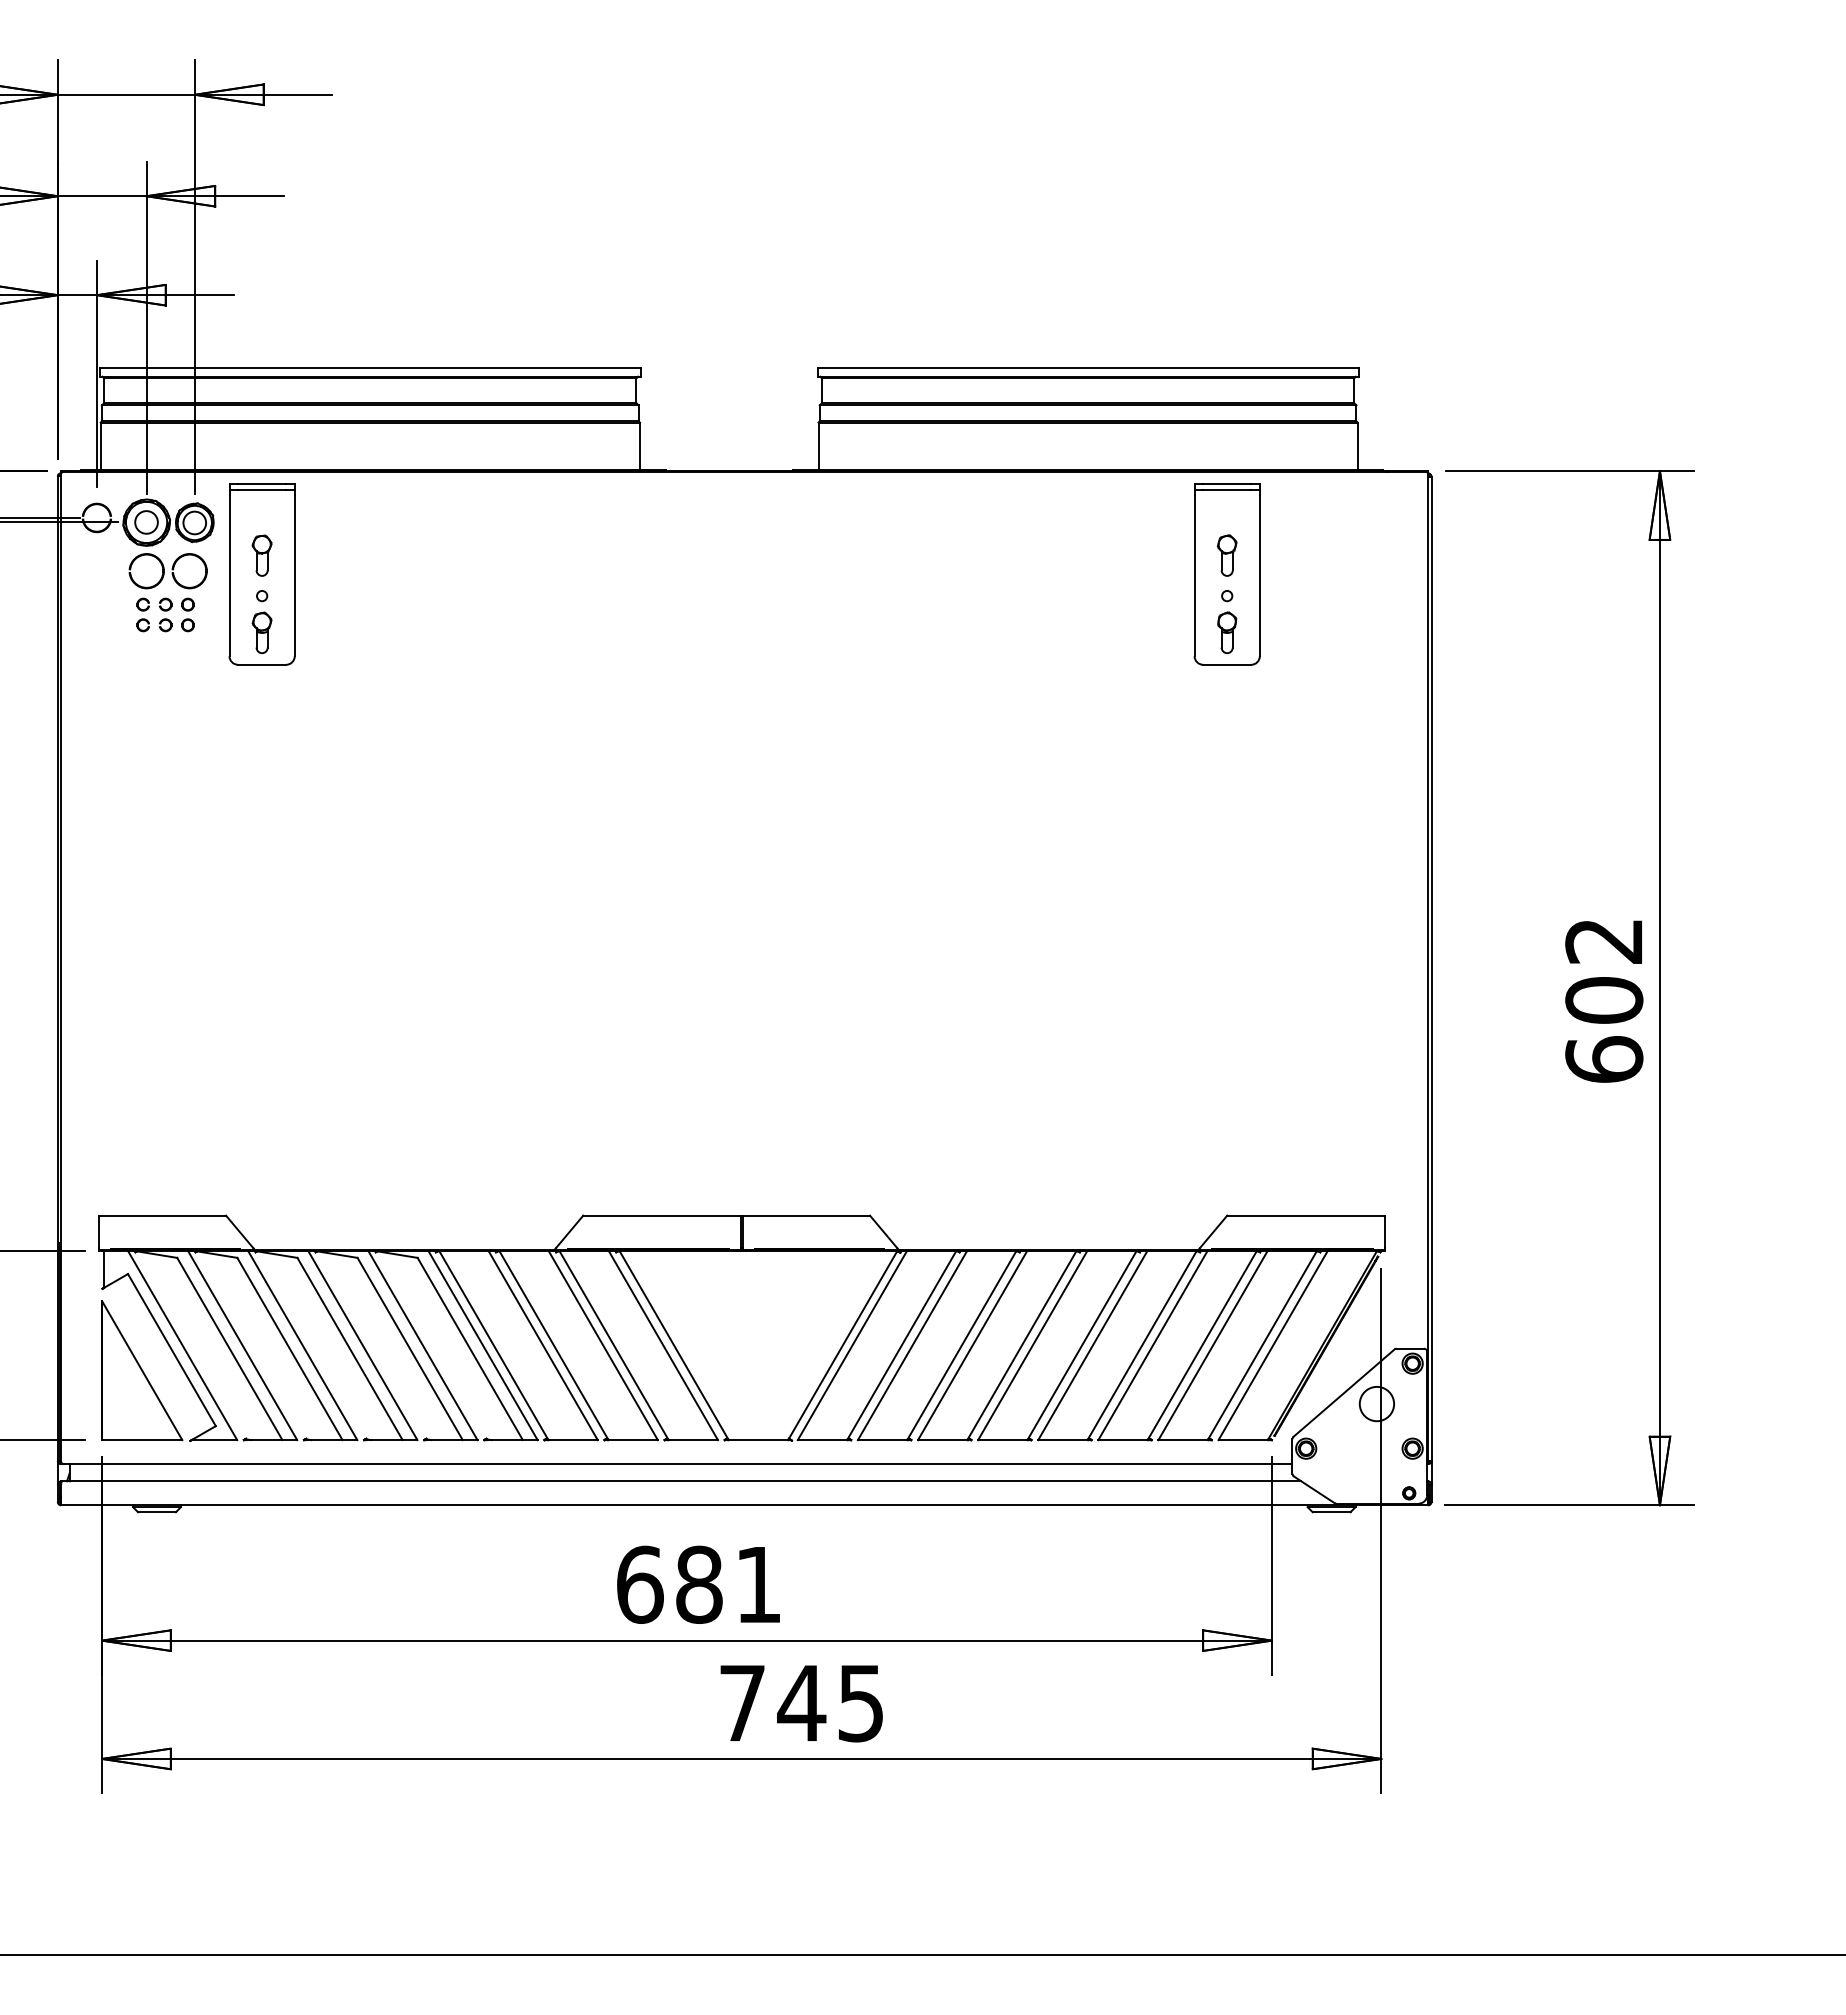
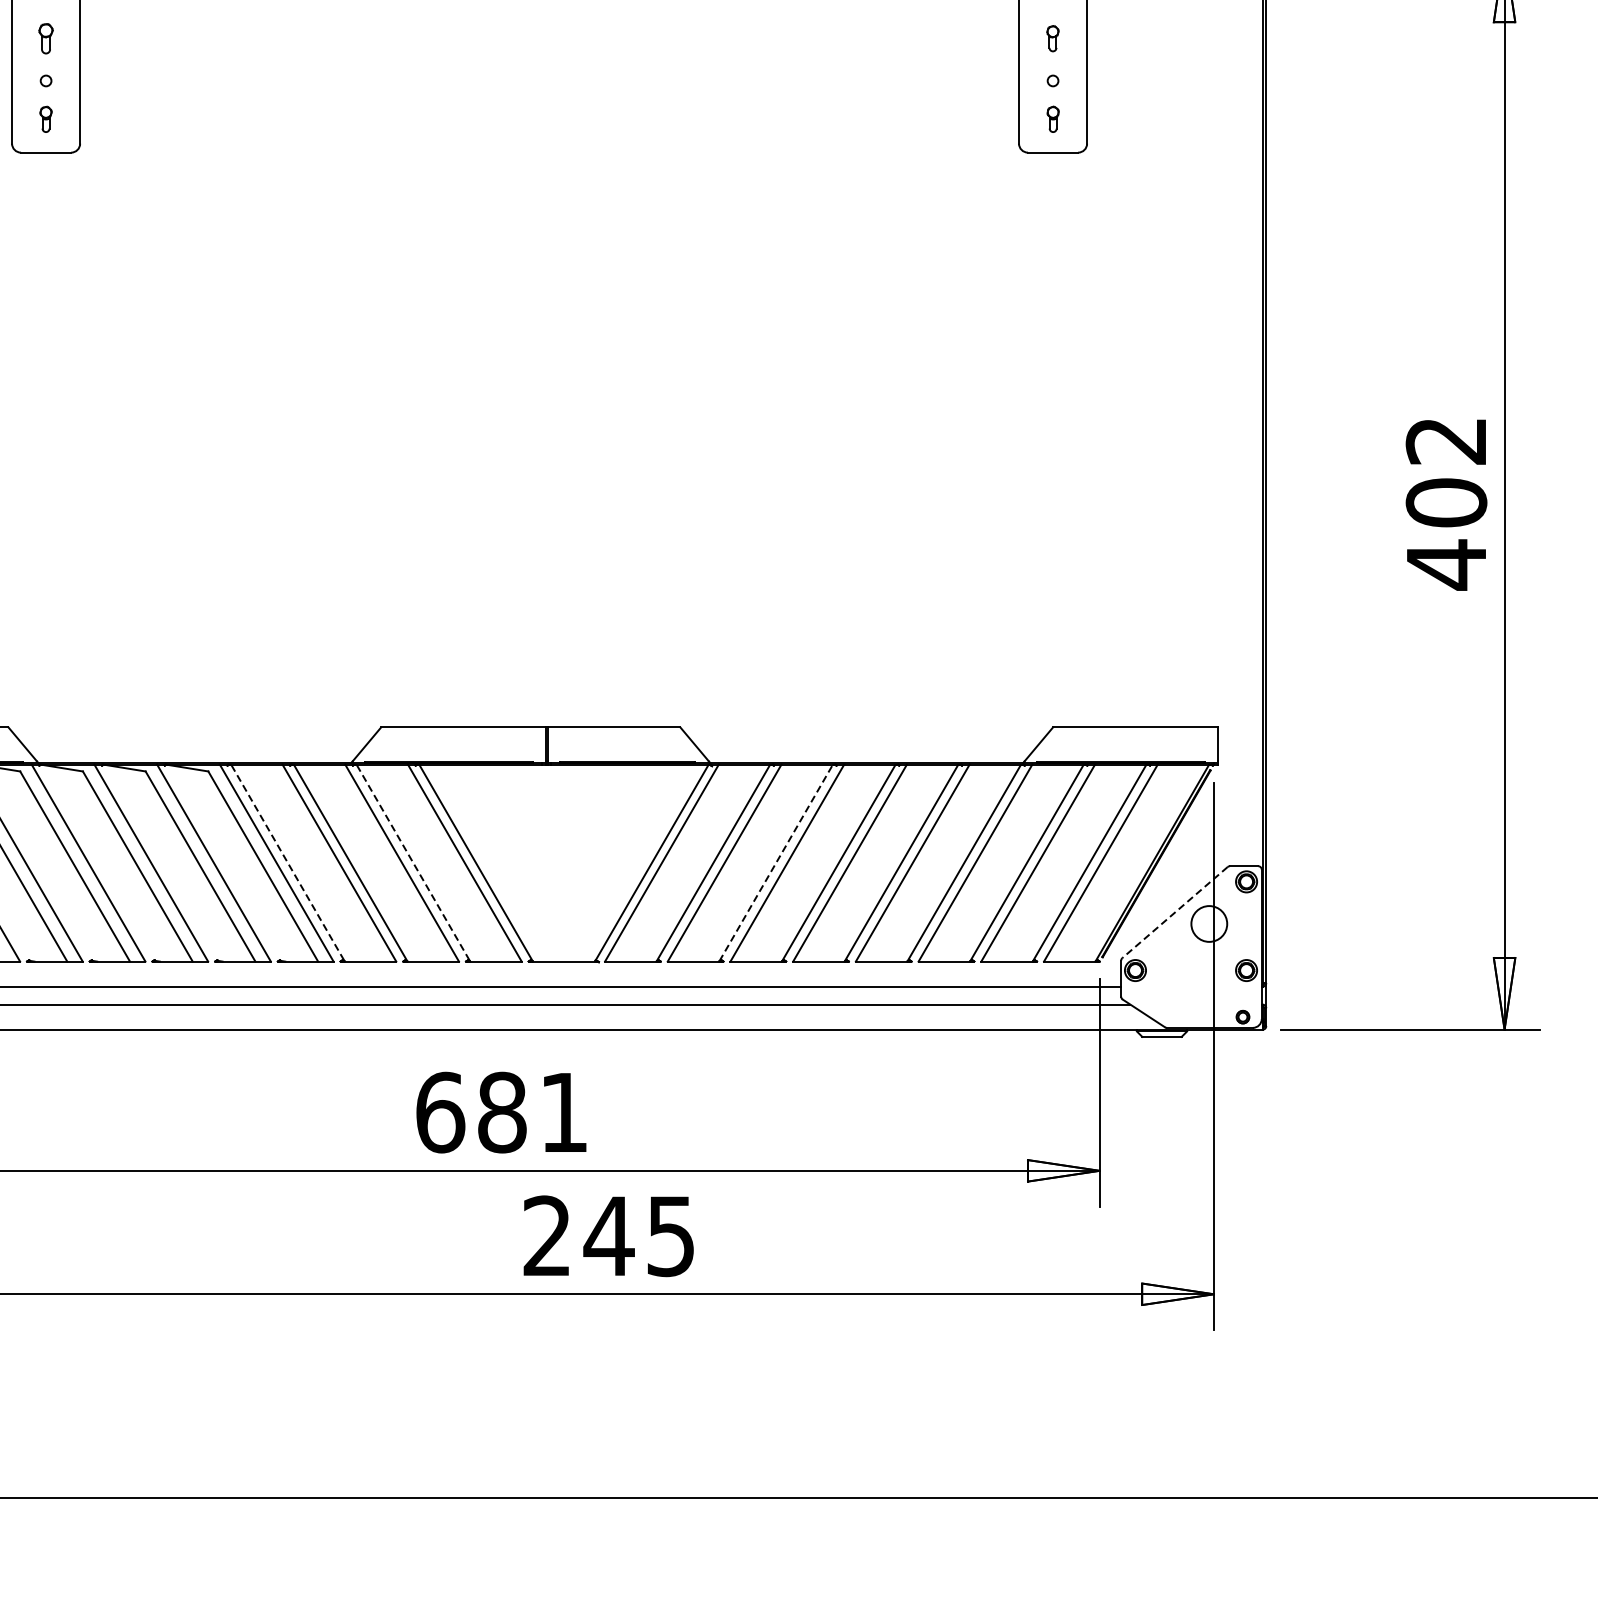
part: (261, 555) -> (45, 38), size x0.7
part: (1226, 555) -> (1052, 38), size x0.6
part: (261, 632) -> (45, 118), size x0.6
part: (1227, 632) -> (1053, 118), size x0.6
text: (1604, 1059) -> (1446, 564), 602 -> 402
line: (961, 1345) -> (775, 862), solid -> dashed
line: (494, 1346) -> (288, 863), solid -> dashed
line: (614, 1346) -> (413, 863), solid -> dashed
line: (1344, 1393) -> (1175, 912), solid -> dashed
text: (742, 1702) -> (547, 1235), 745 -> 245

